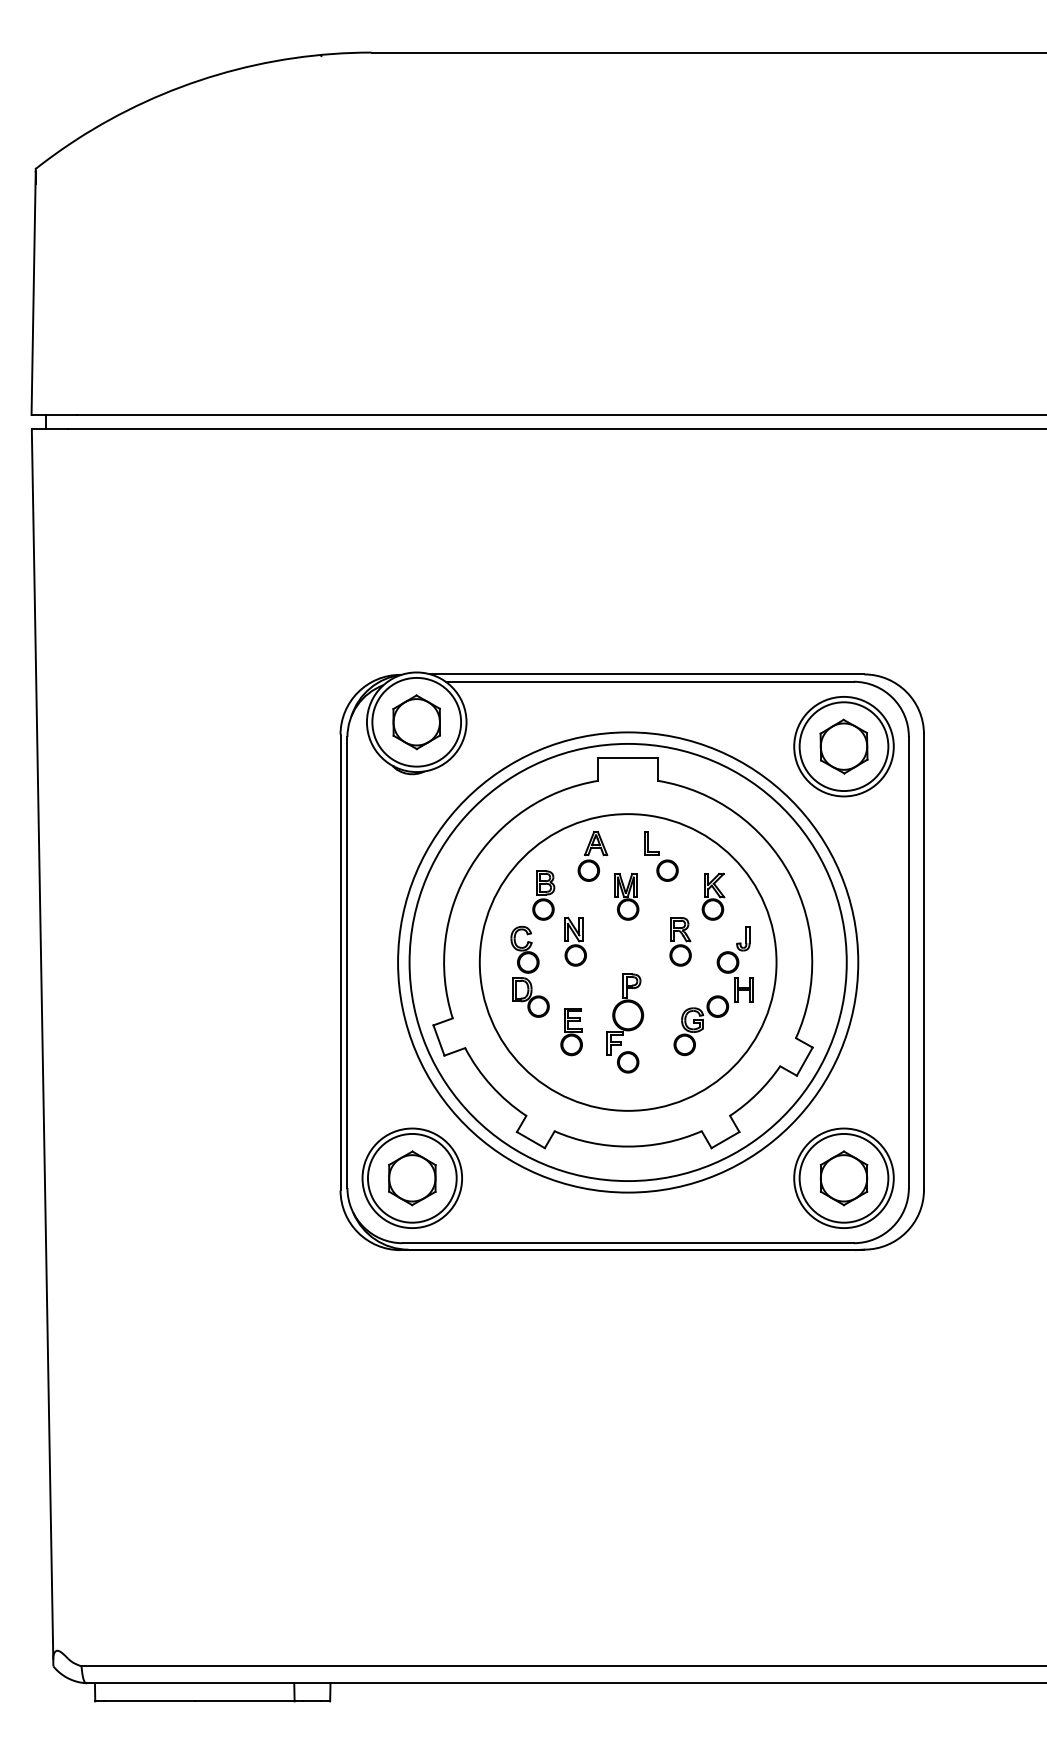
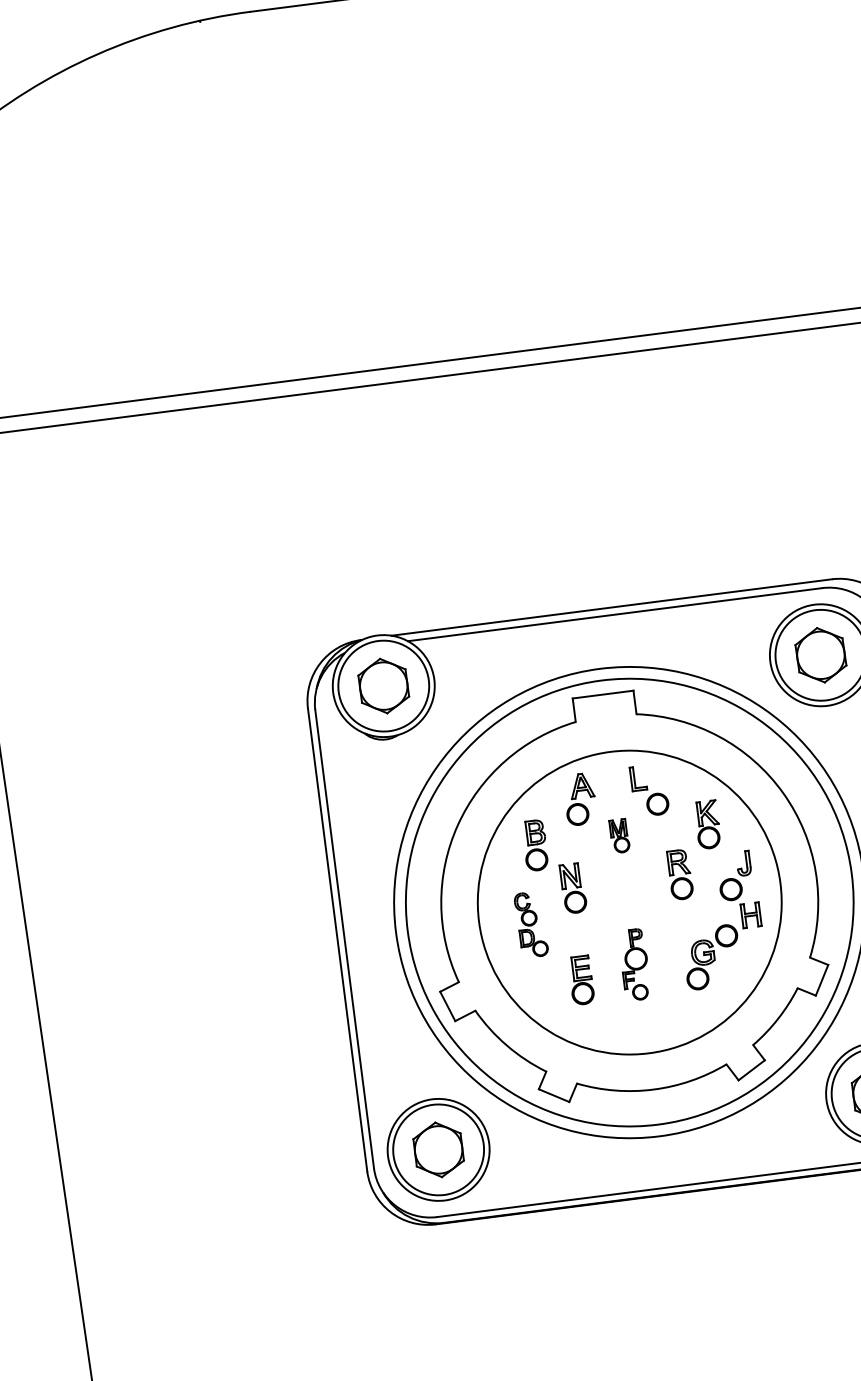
part: (626, 896) -> (619, 835), size x0.7
part: (529, 971) -> (530, 924), size x0.7
part: (625, 1023) -> (634, 964), size x0.7

